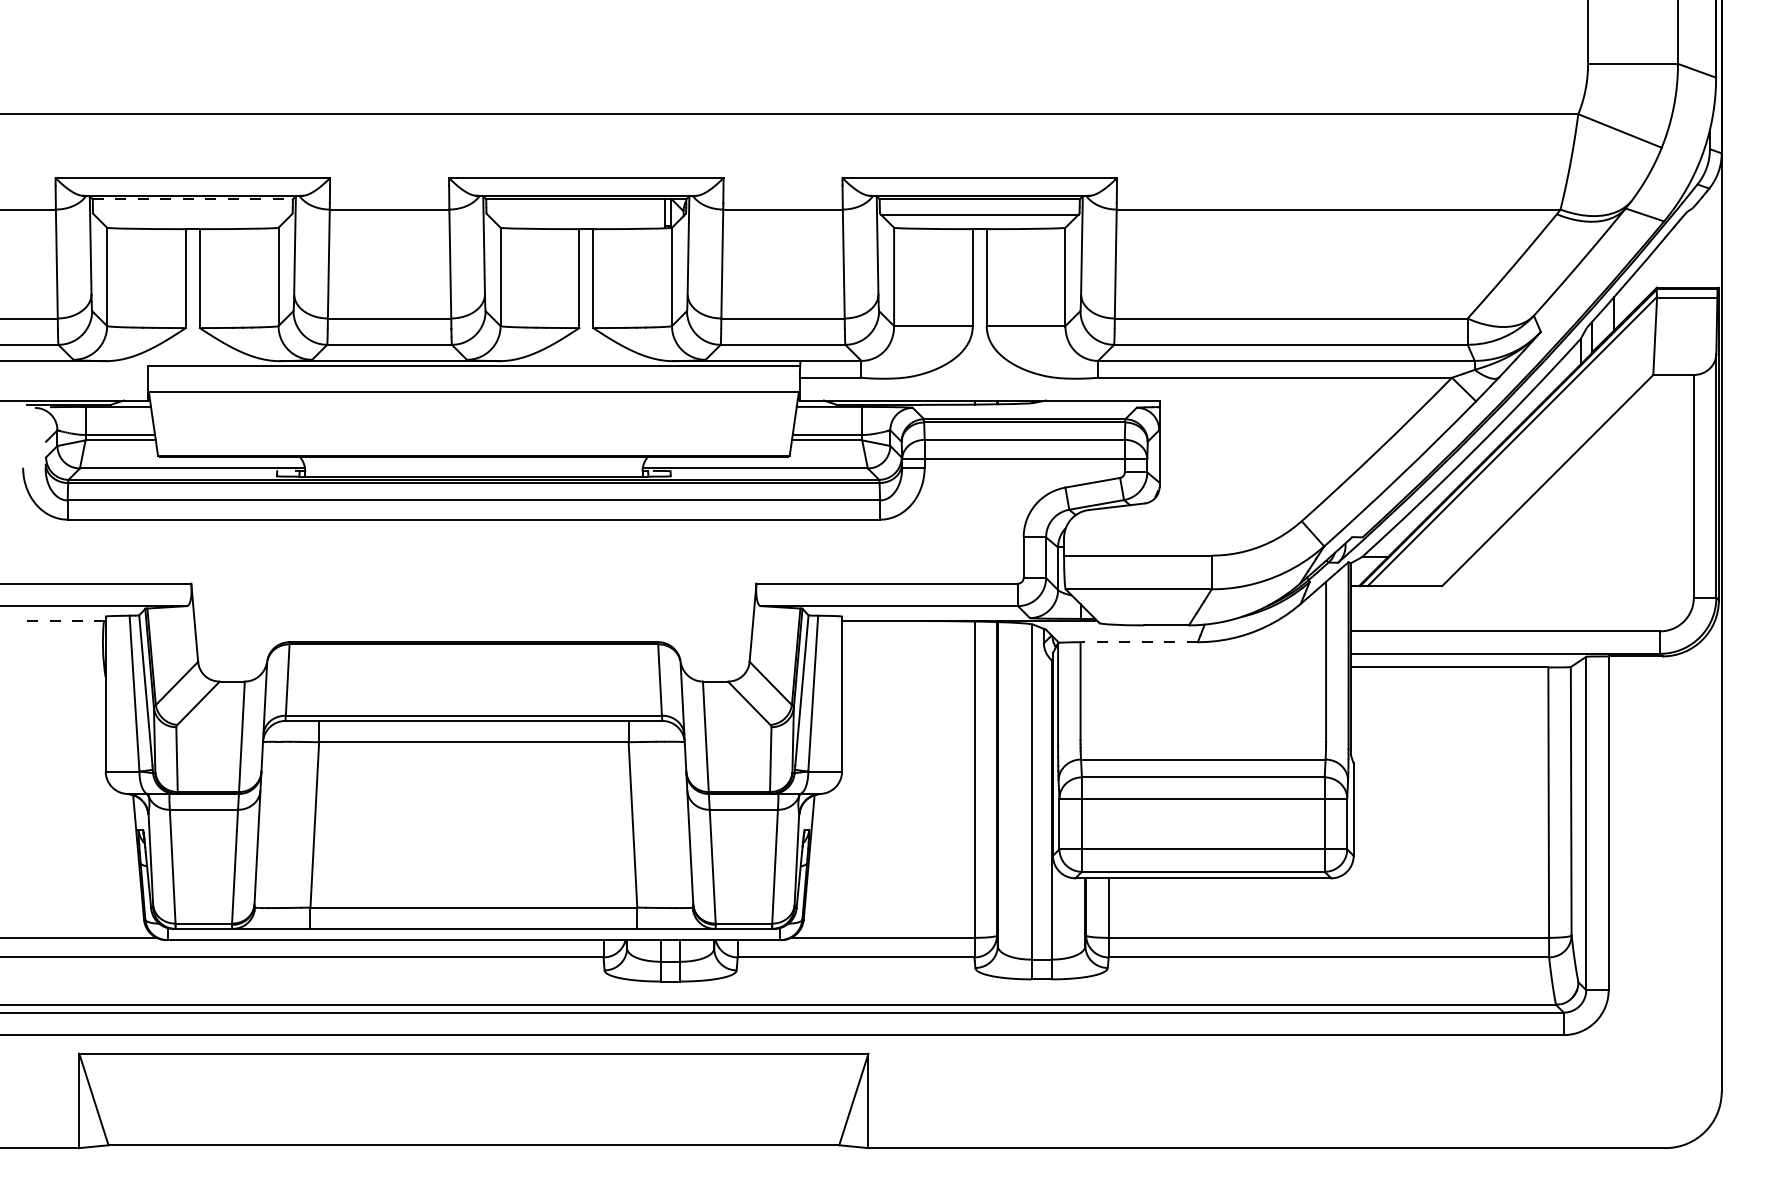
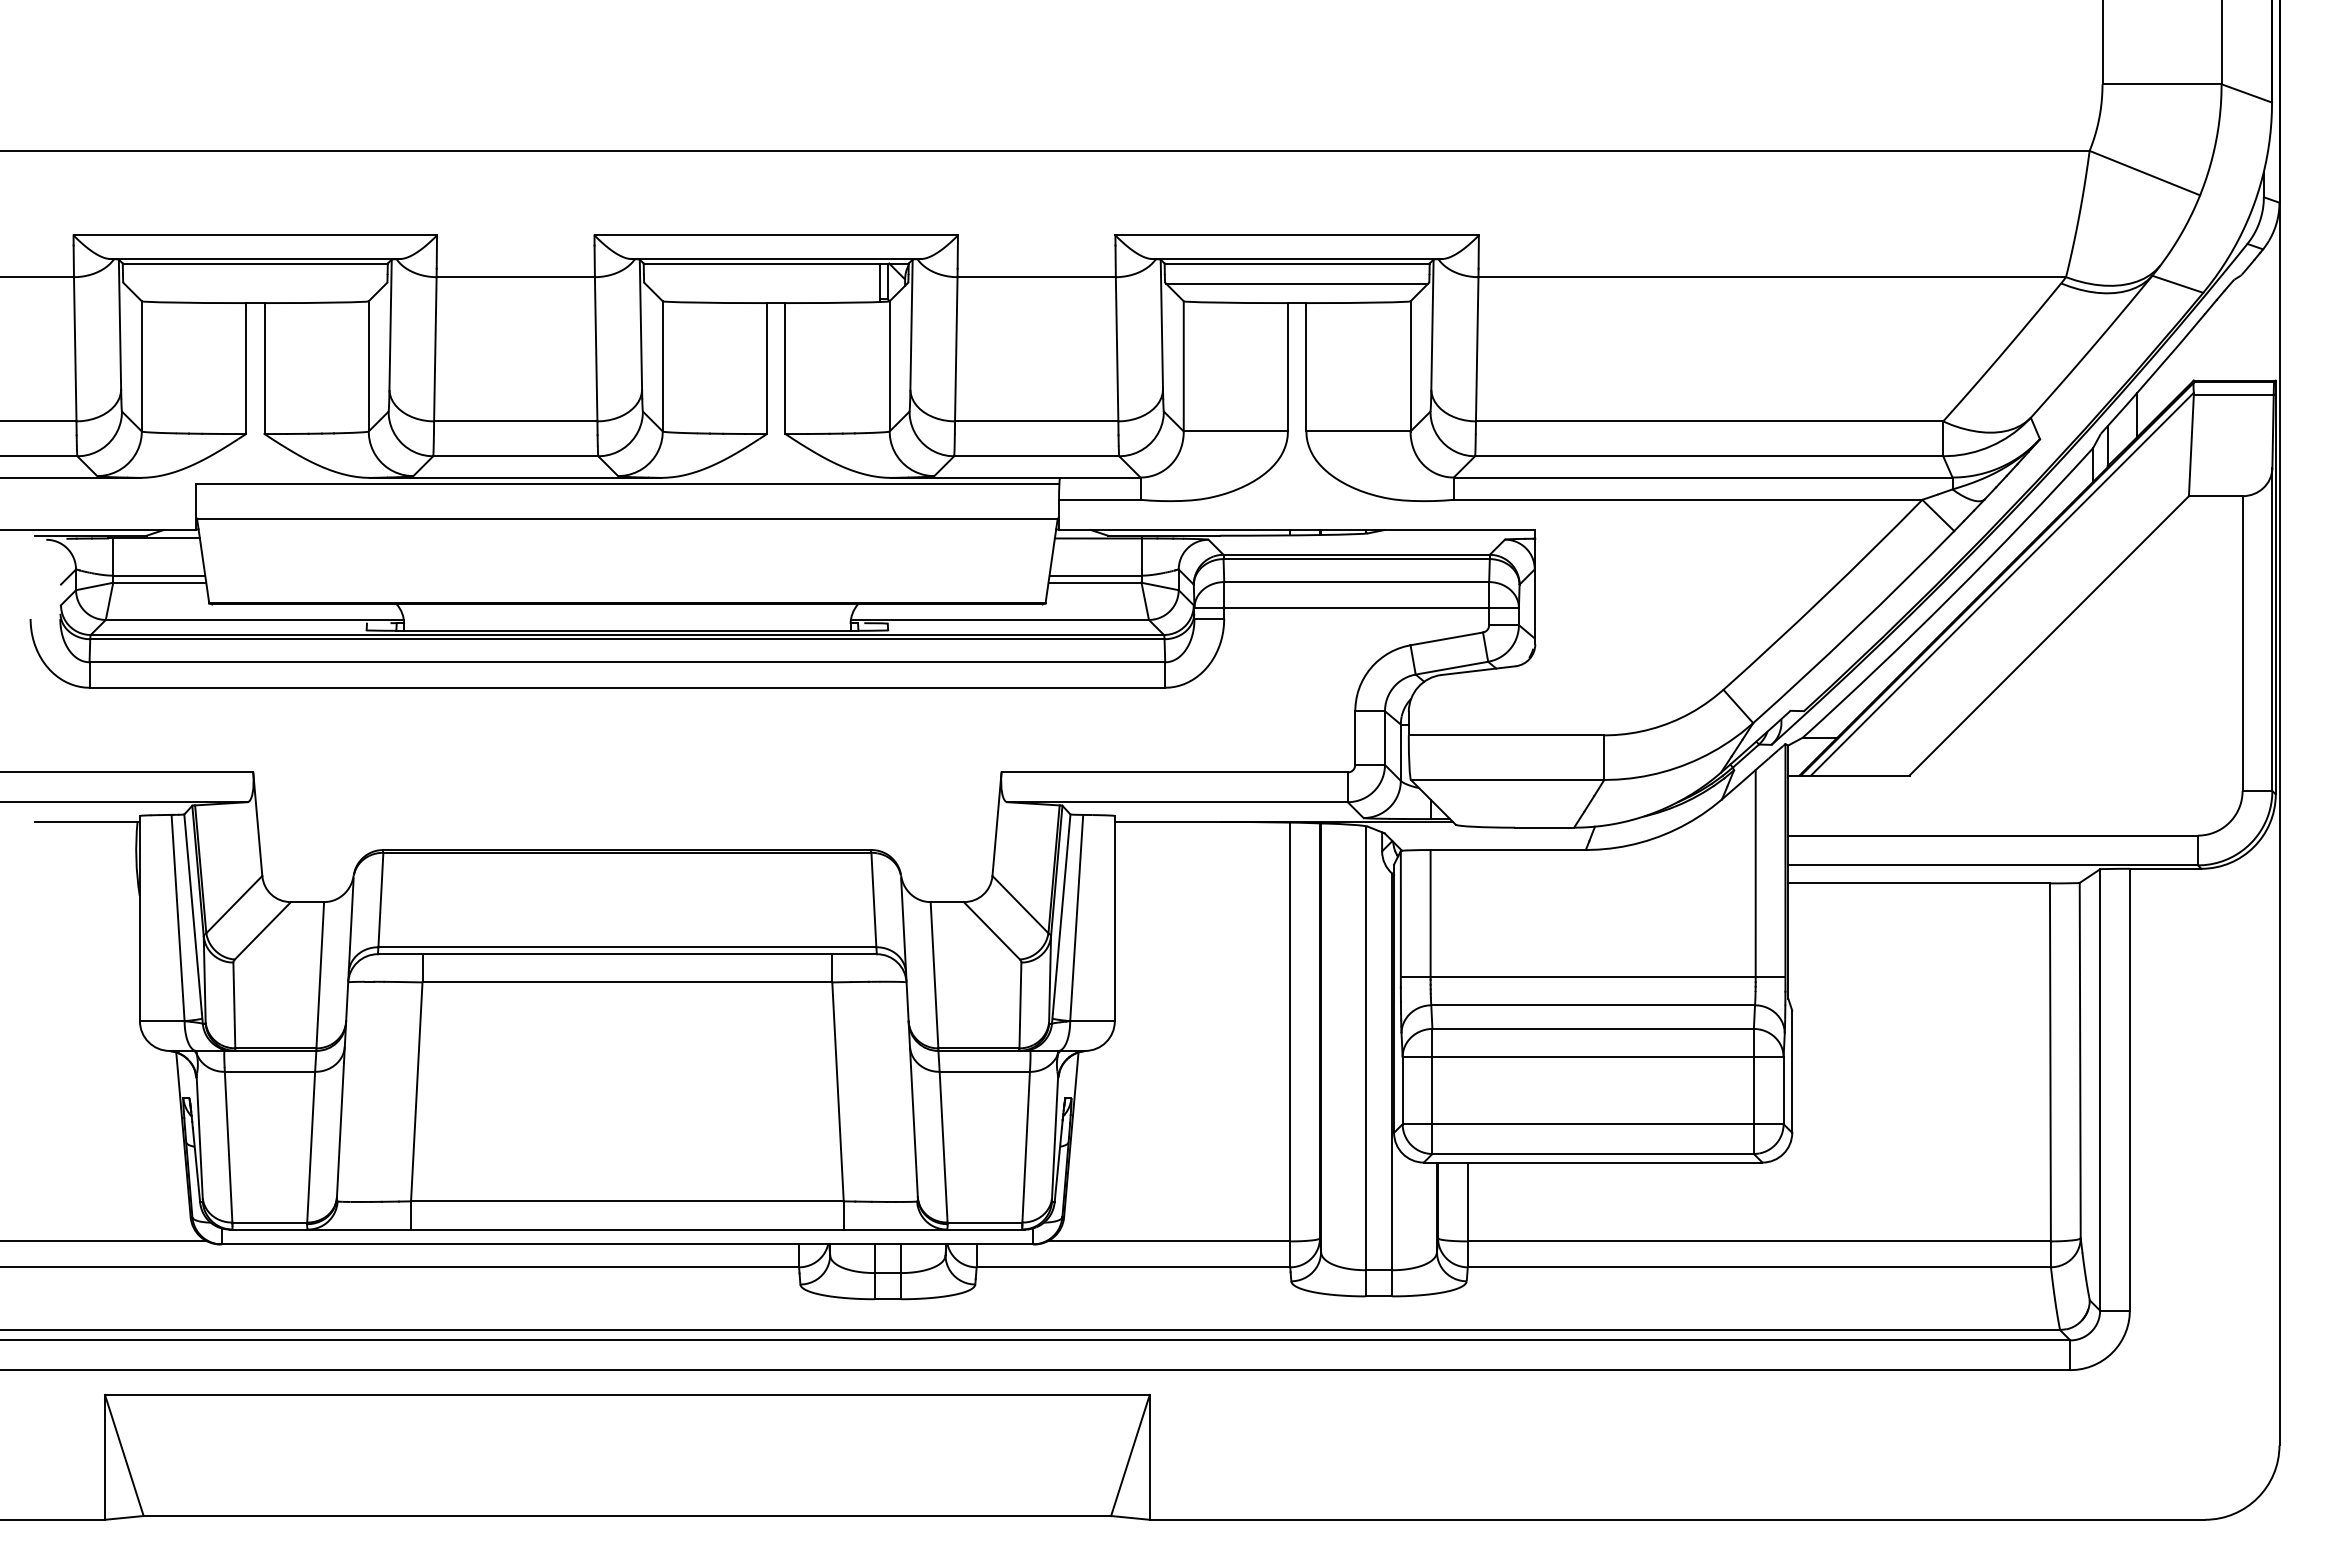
line: (193, 199) -> (255, 263), dashed -> solid
line: (66, 620) -> (87, 821), dashed -> solid
line: (1139, 642) -> (1508, 850), dashed -> solid
line: (1202, 738) -> (1592, 977), added

